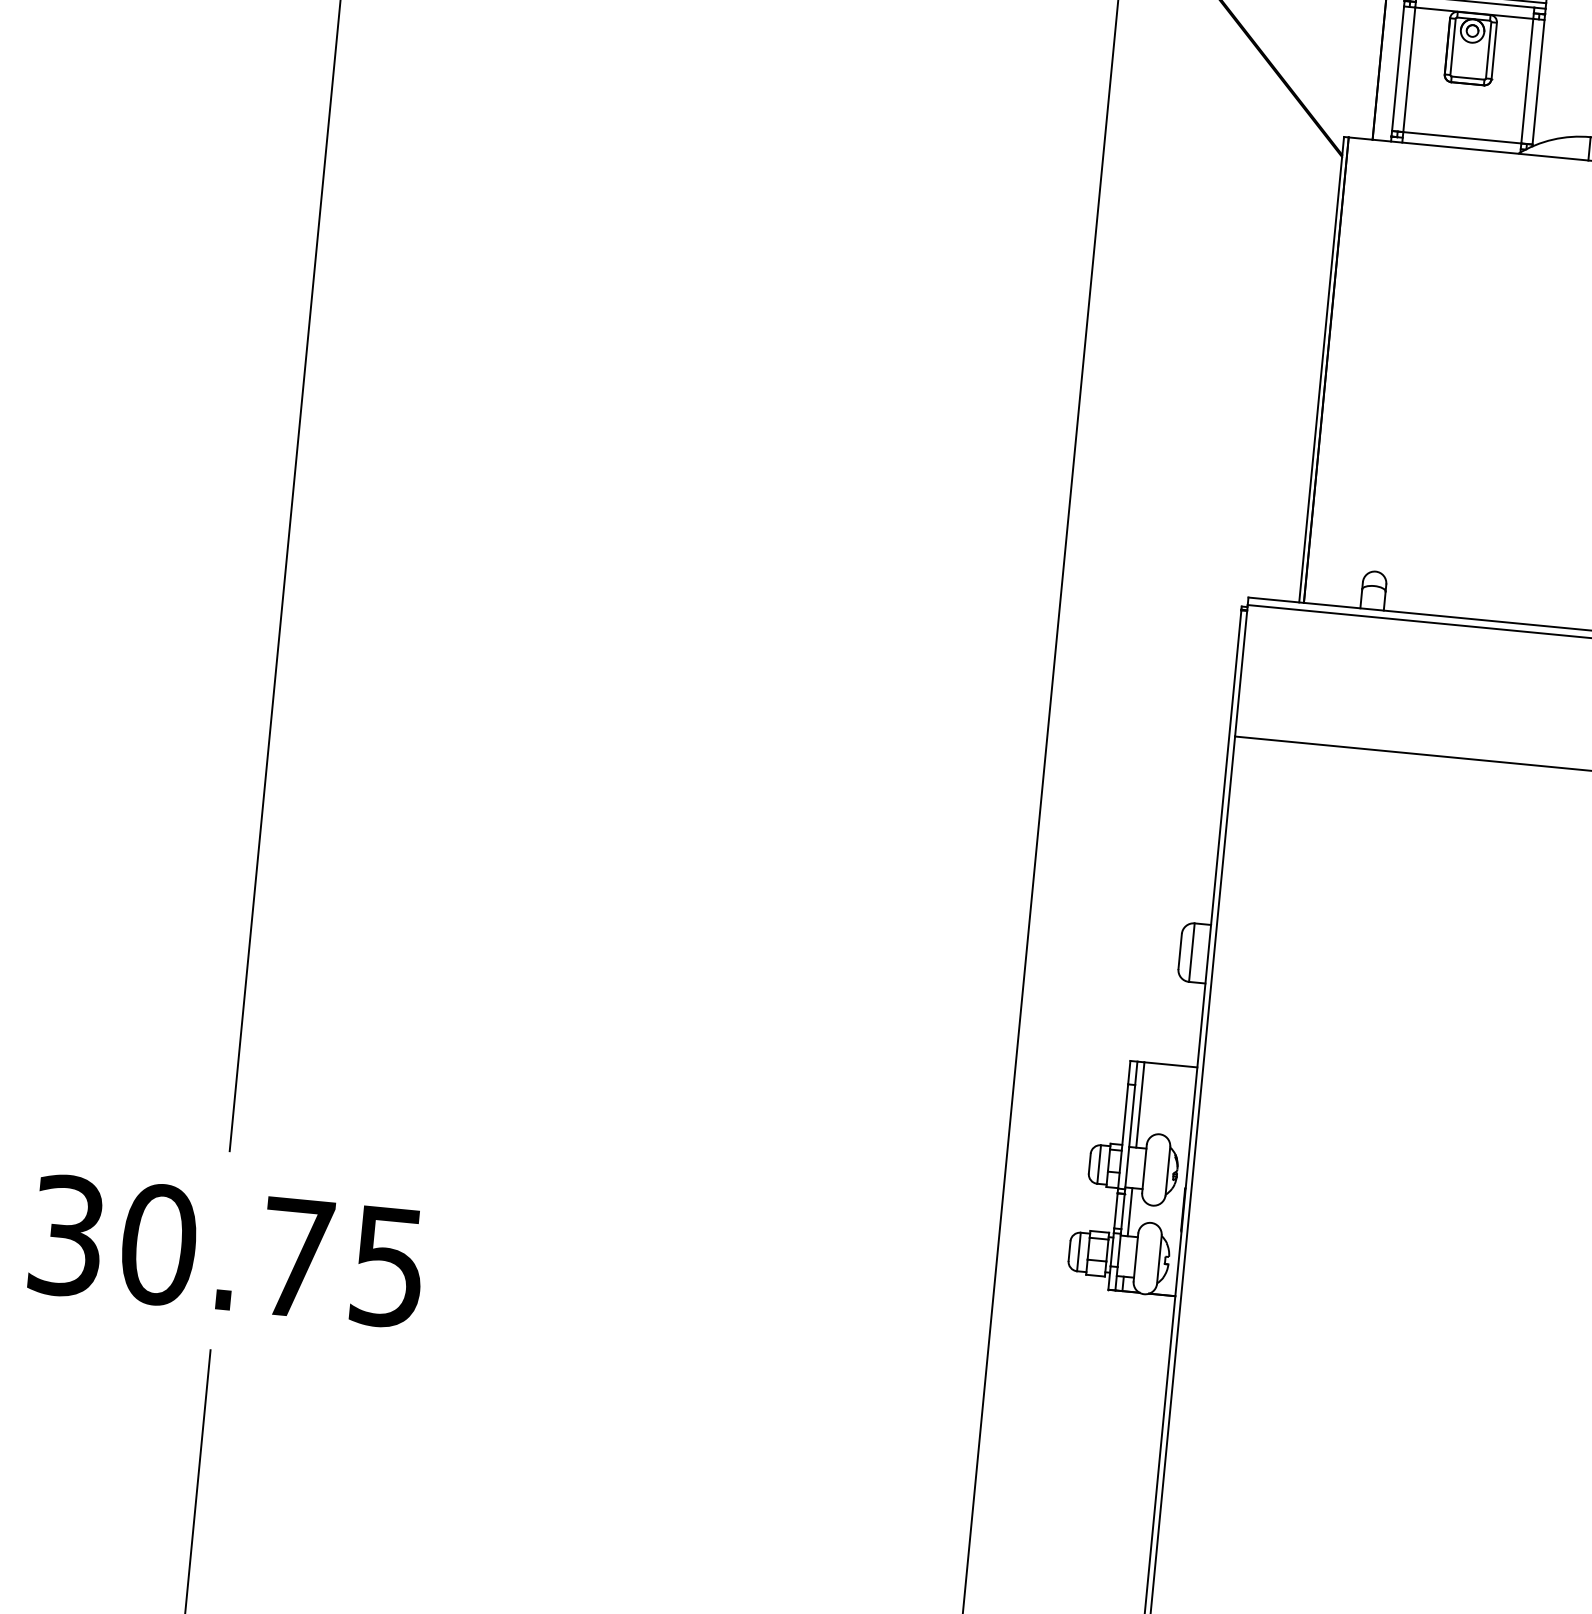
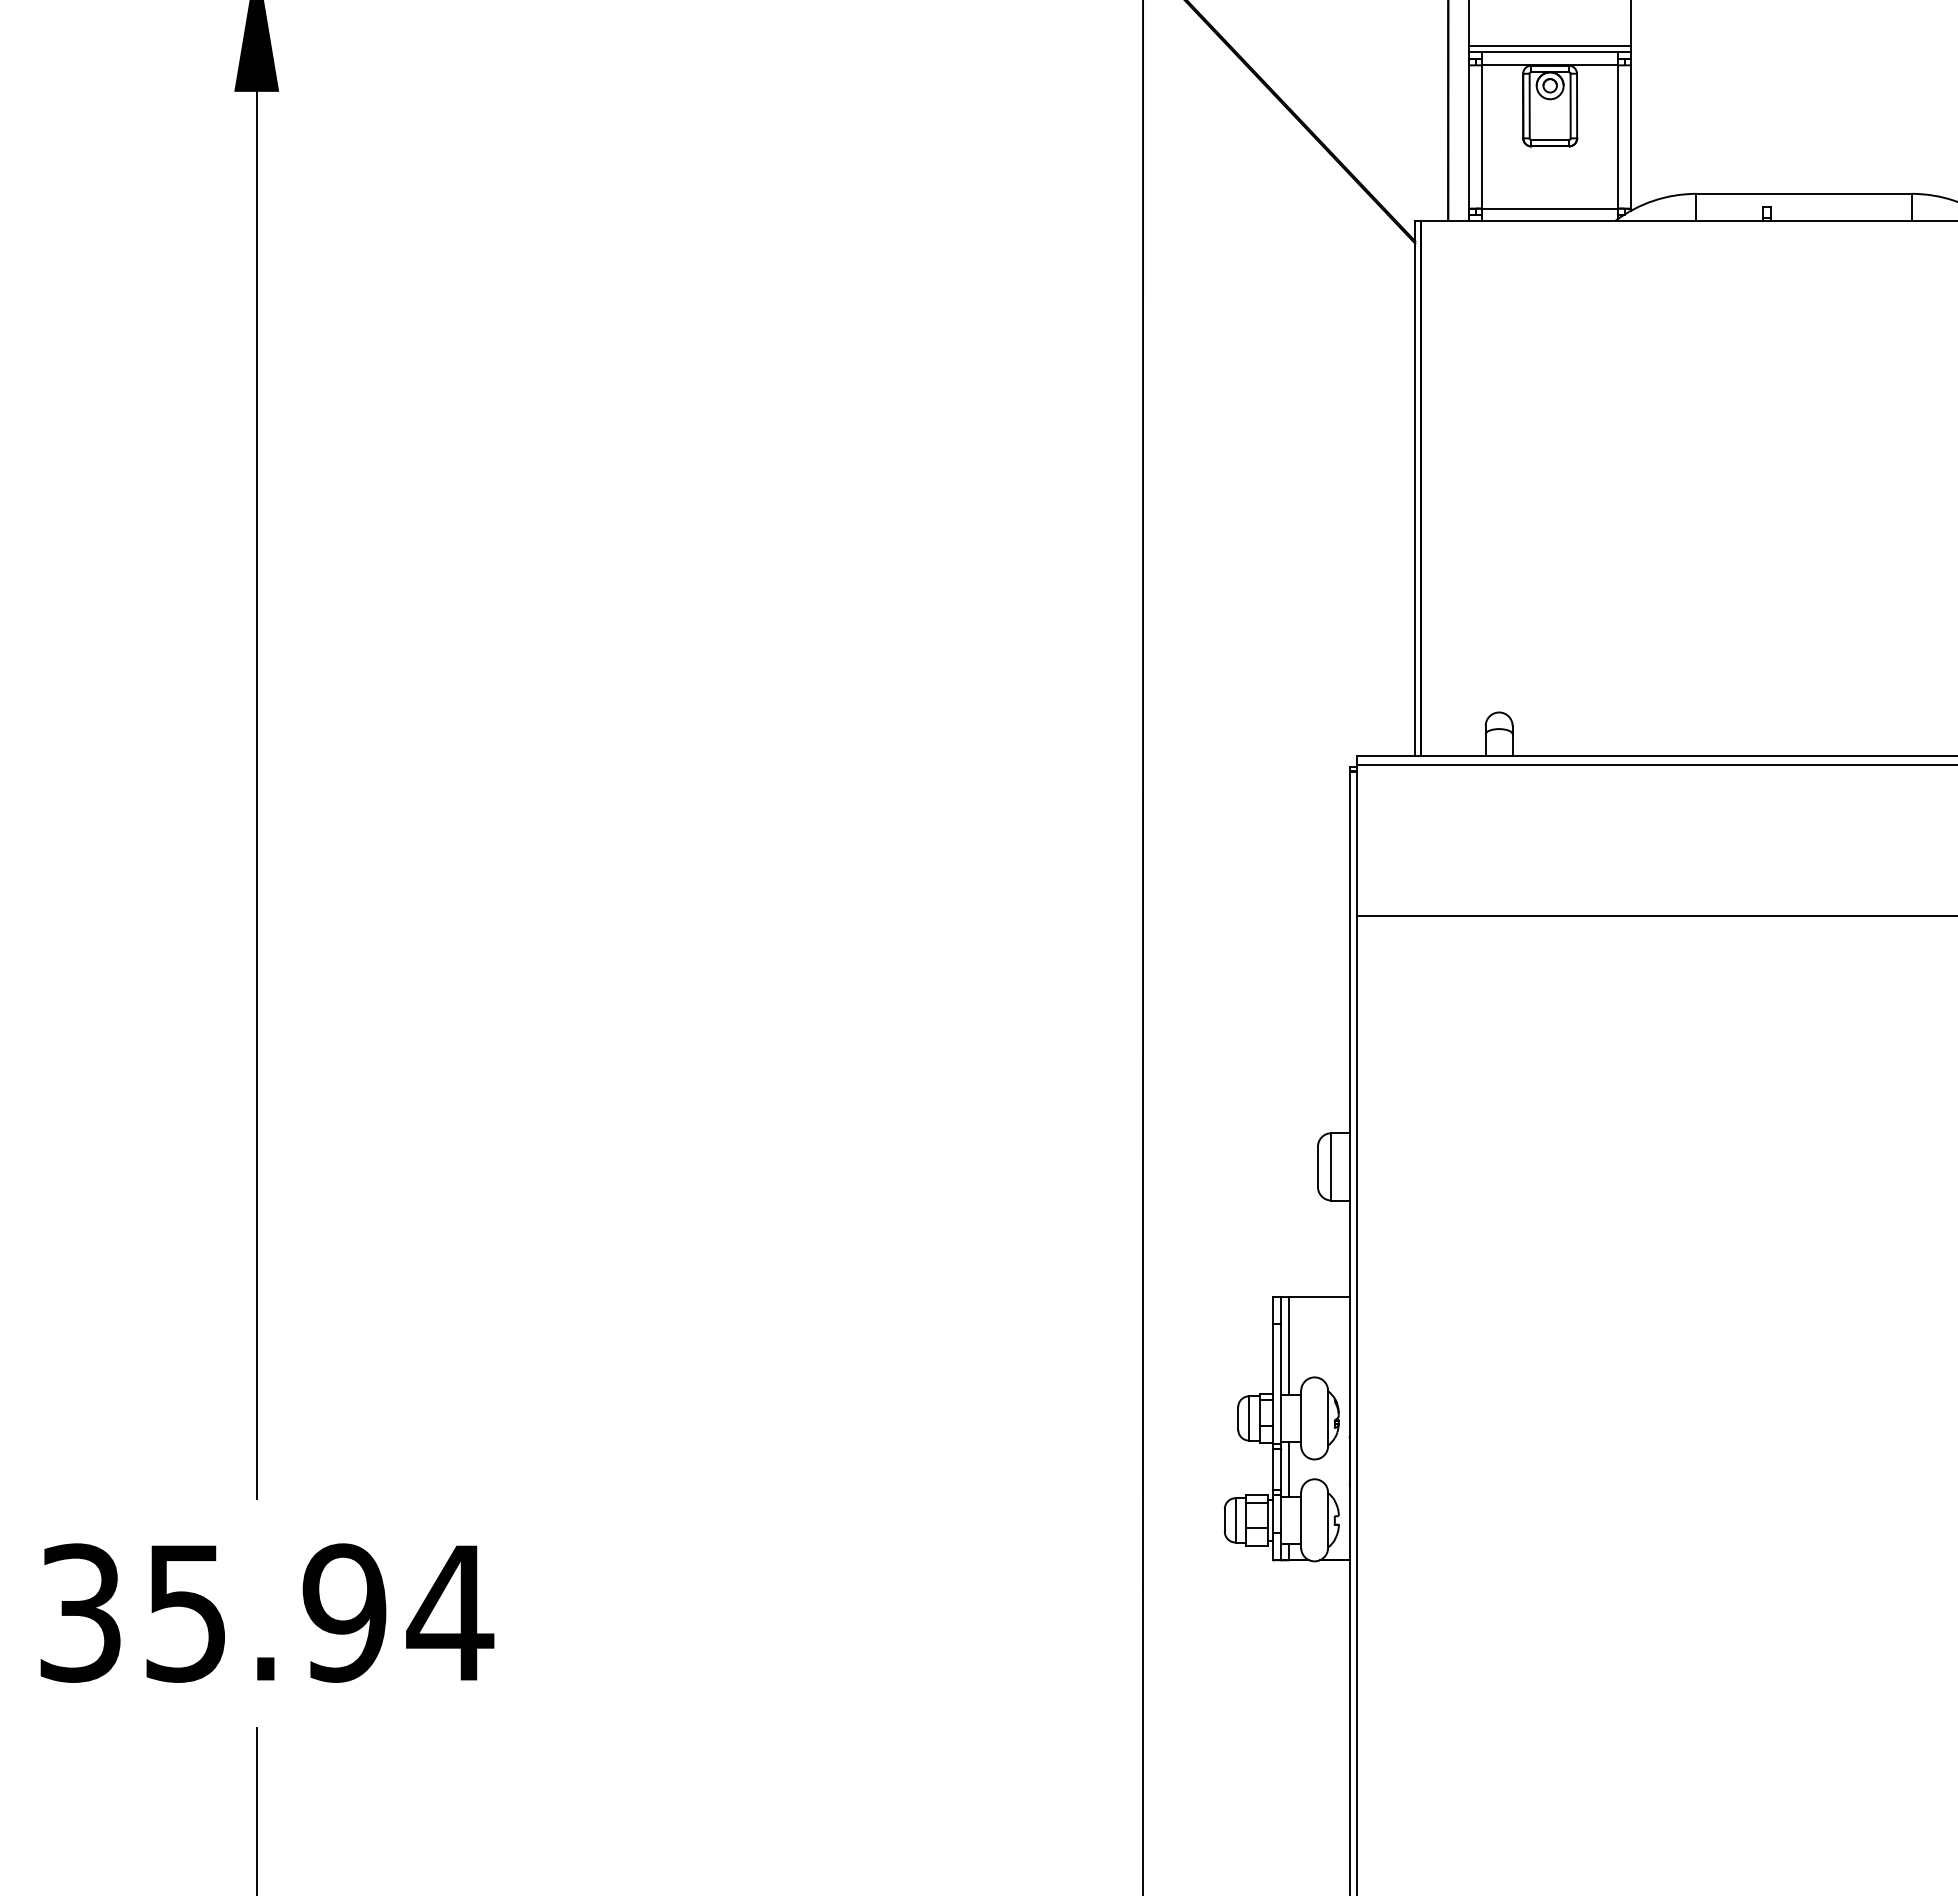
text: (274, 1255) -> (319, 1612), 30.75 -> 35.94

